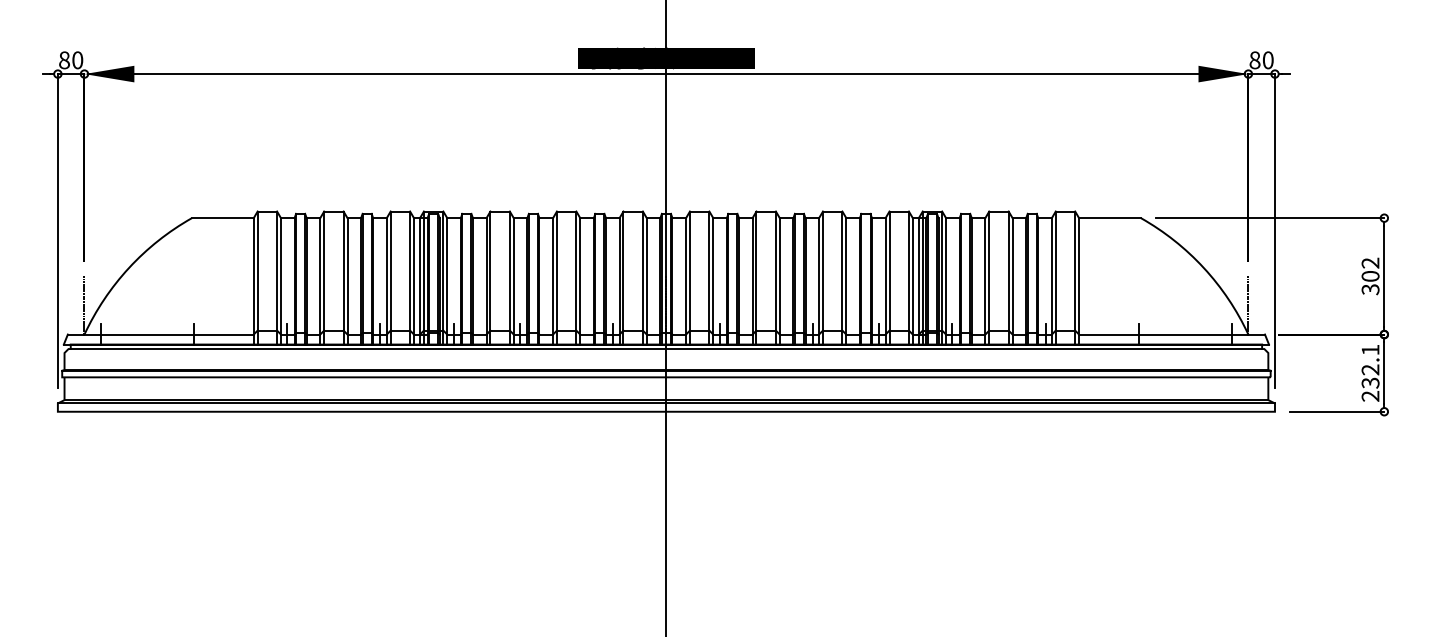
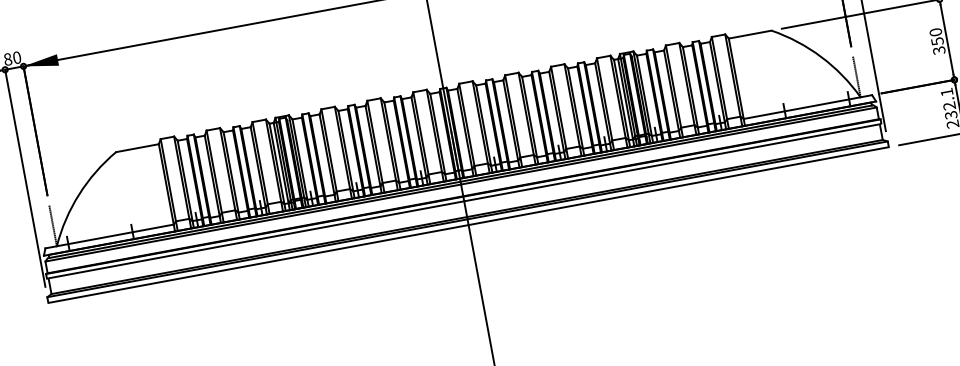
text: (1370, 269) -> (936, 36), 302 -> 350
line: (666, 353) -> (461, 184), added

